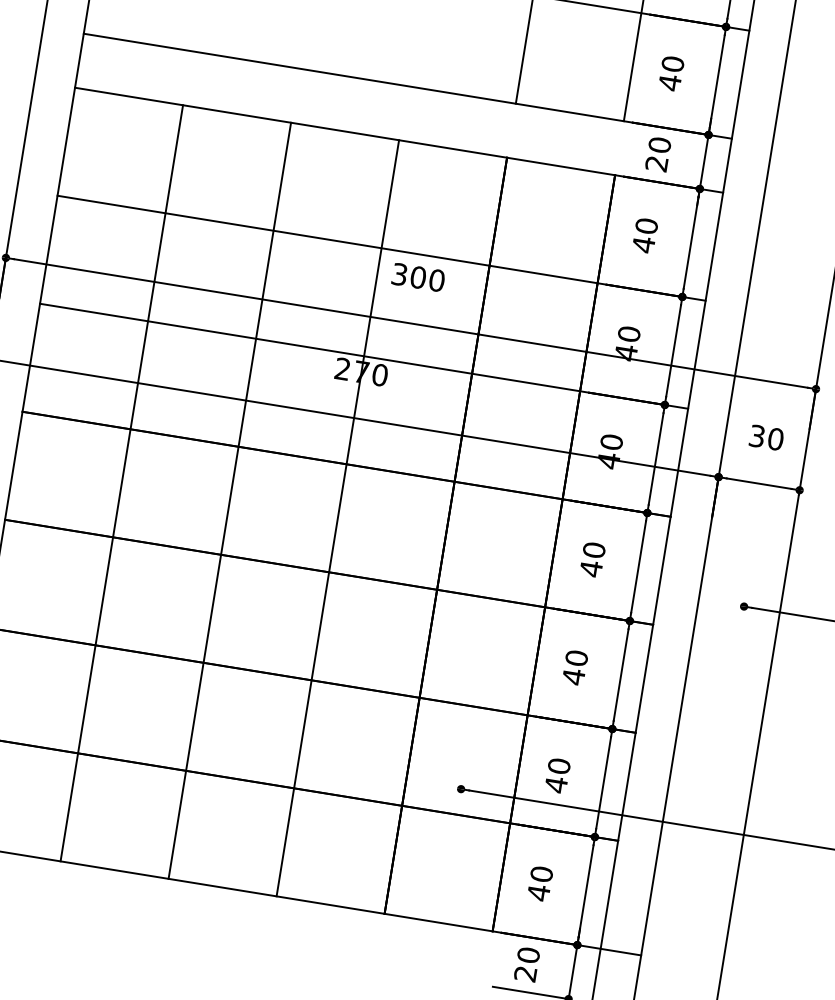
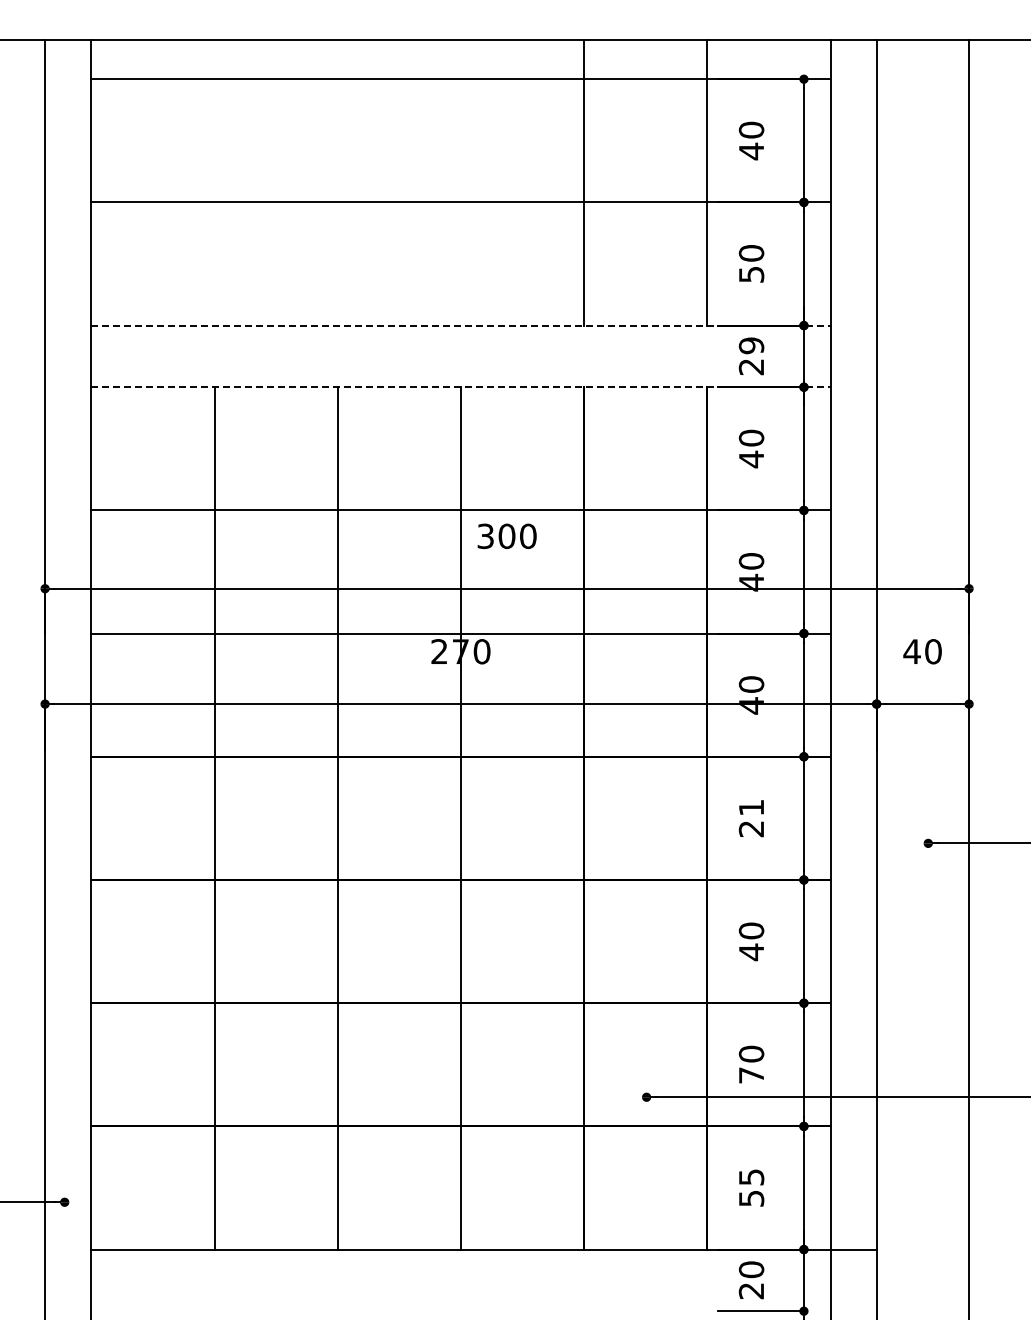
text: (669, 82) -> (751, 274), 40 -> 50
line: (407, 86) -> (460, 325), solid -> dashed
line: (398, 140) -> (460, 387), solid -> dashed
text: (659, 144) -> (751, 345), 20 -> 29
text: (756, 435) -> (911, 651), 30 -> 40
text: (592, 559) -> (751, 818), 40 -> 21
text: (556, 784) -> (751, 1075), 40 -> 70
text: (540, 884) -> (751, 1188), 40 -> 55

